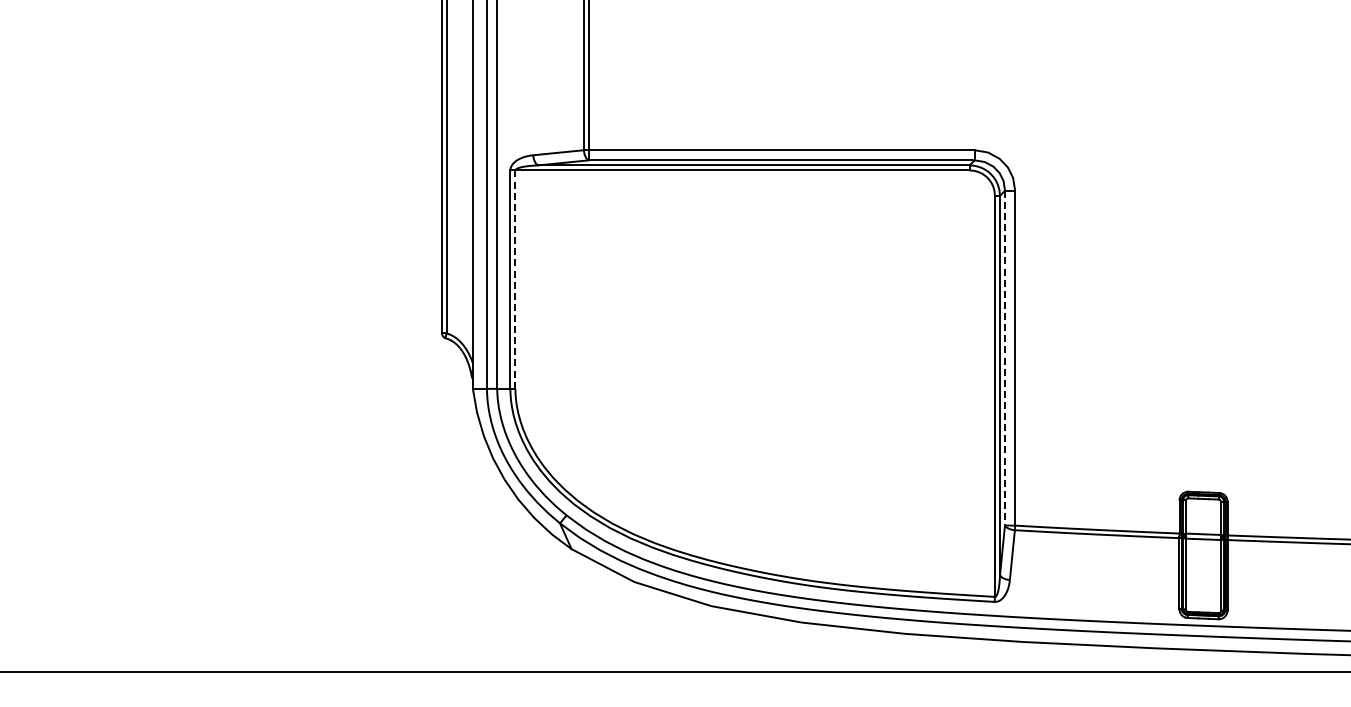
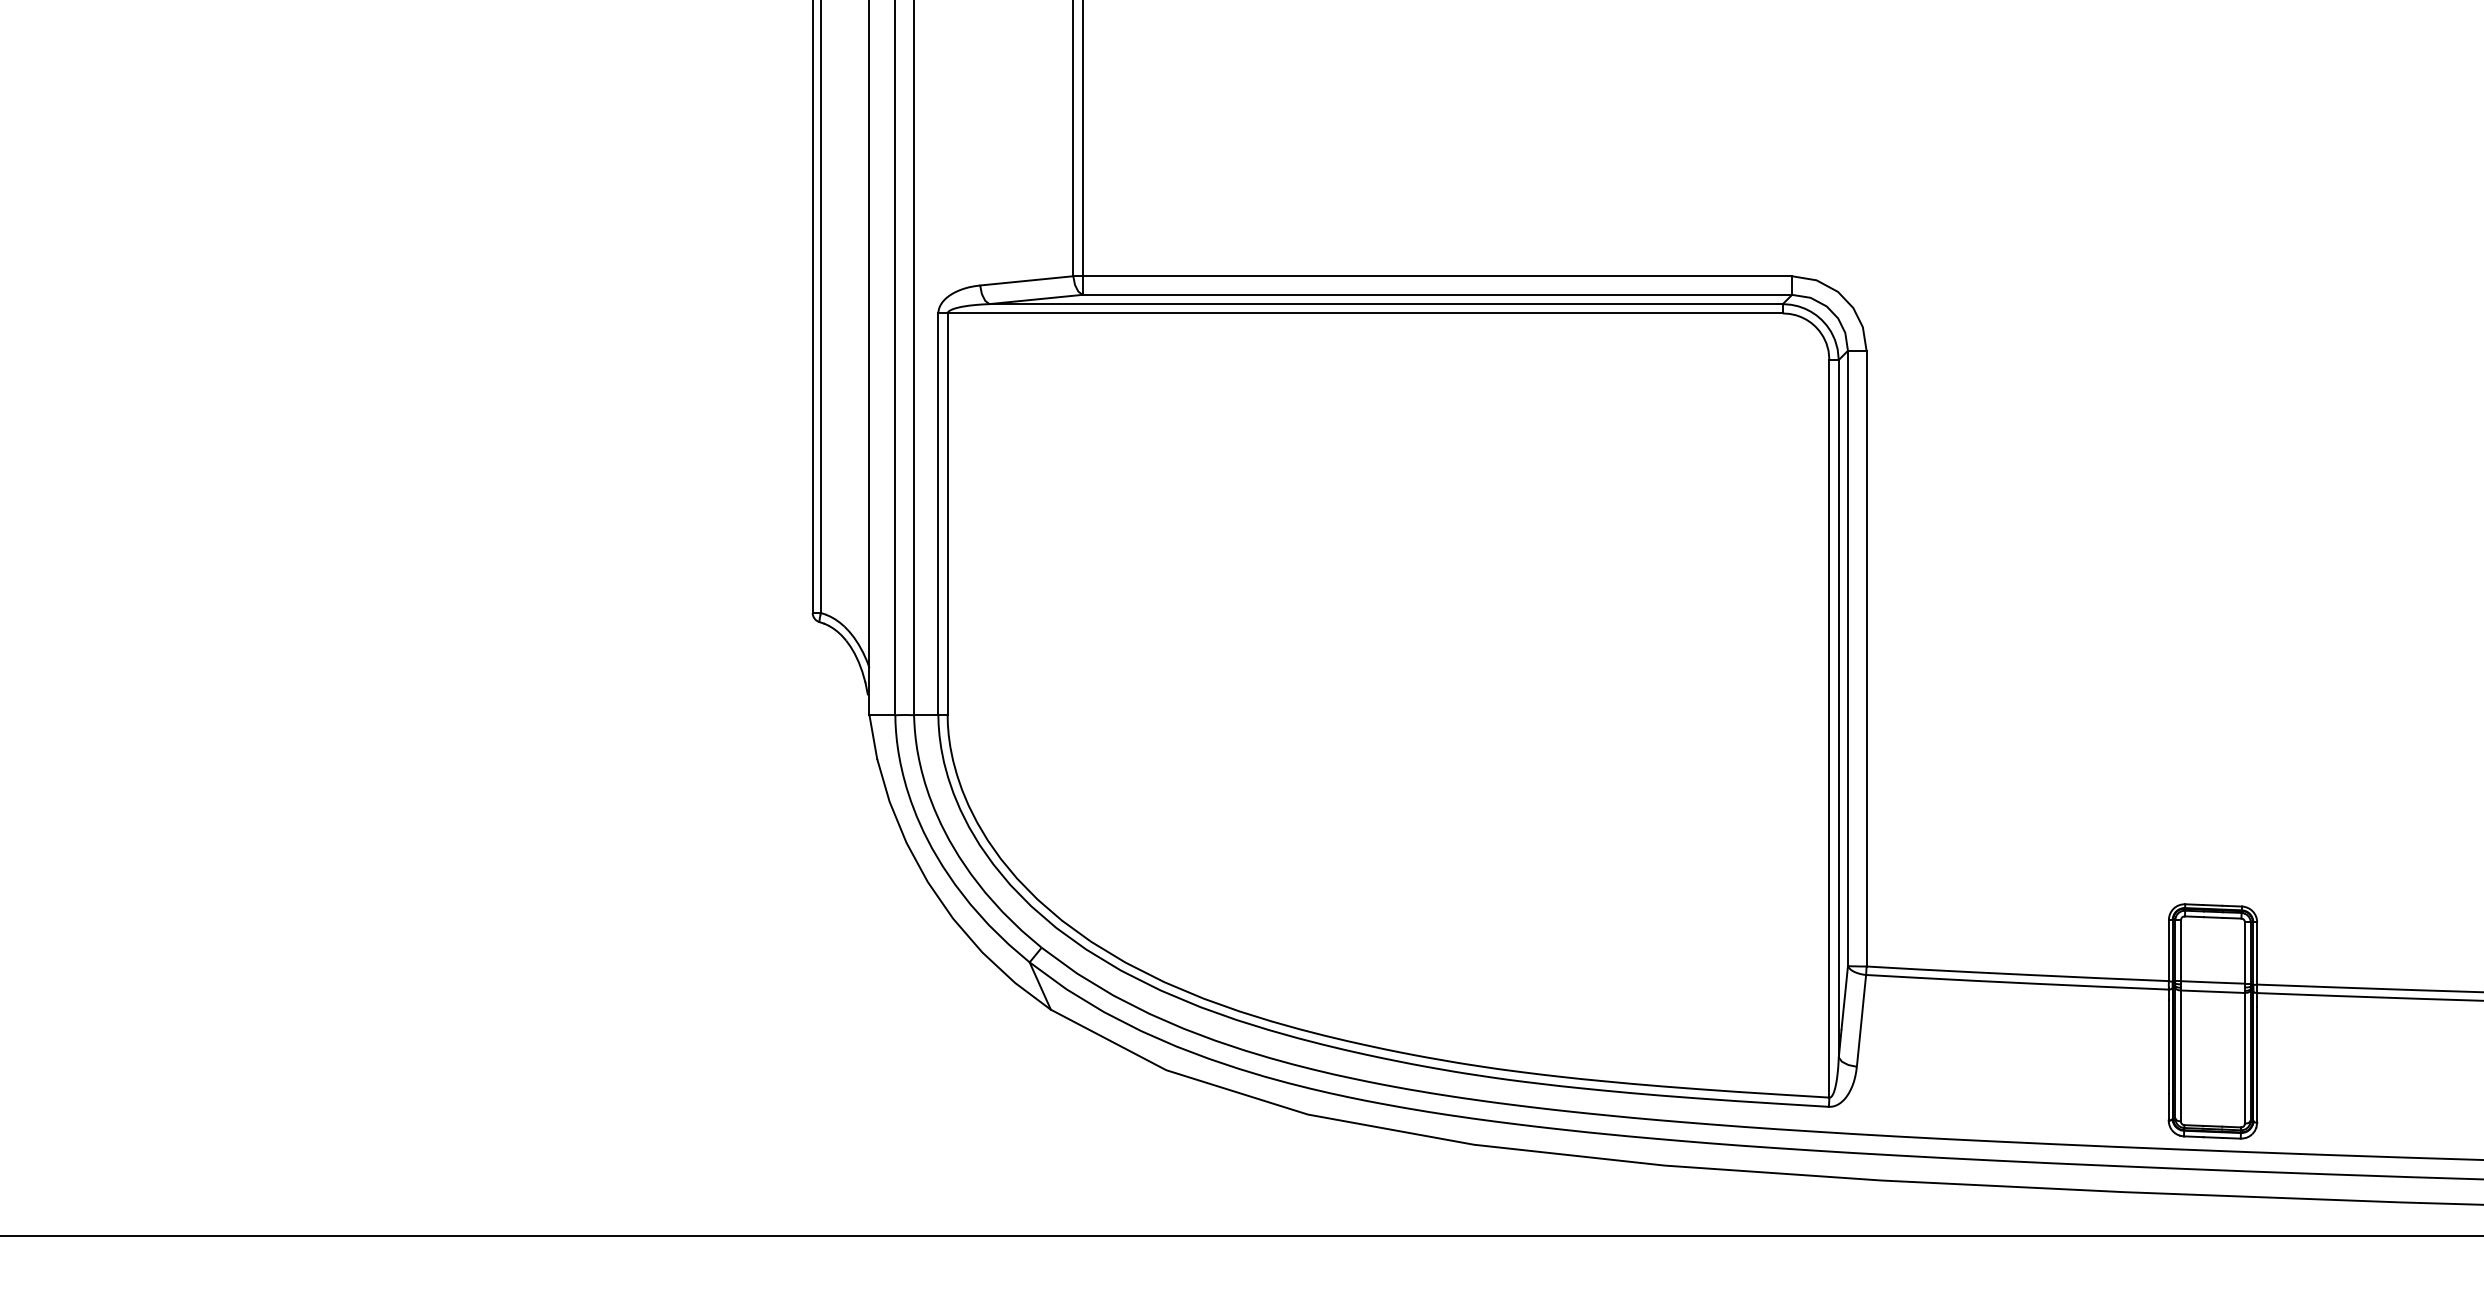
line: (515, 280) -> (947, 515), dashed -> solid
line: (1005, 358) -> (1848, 659), dashed -> solid

